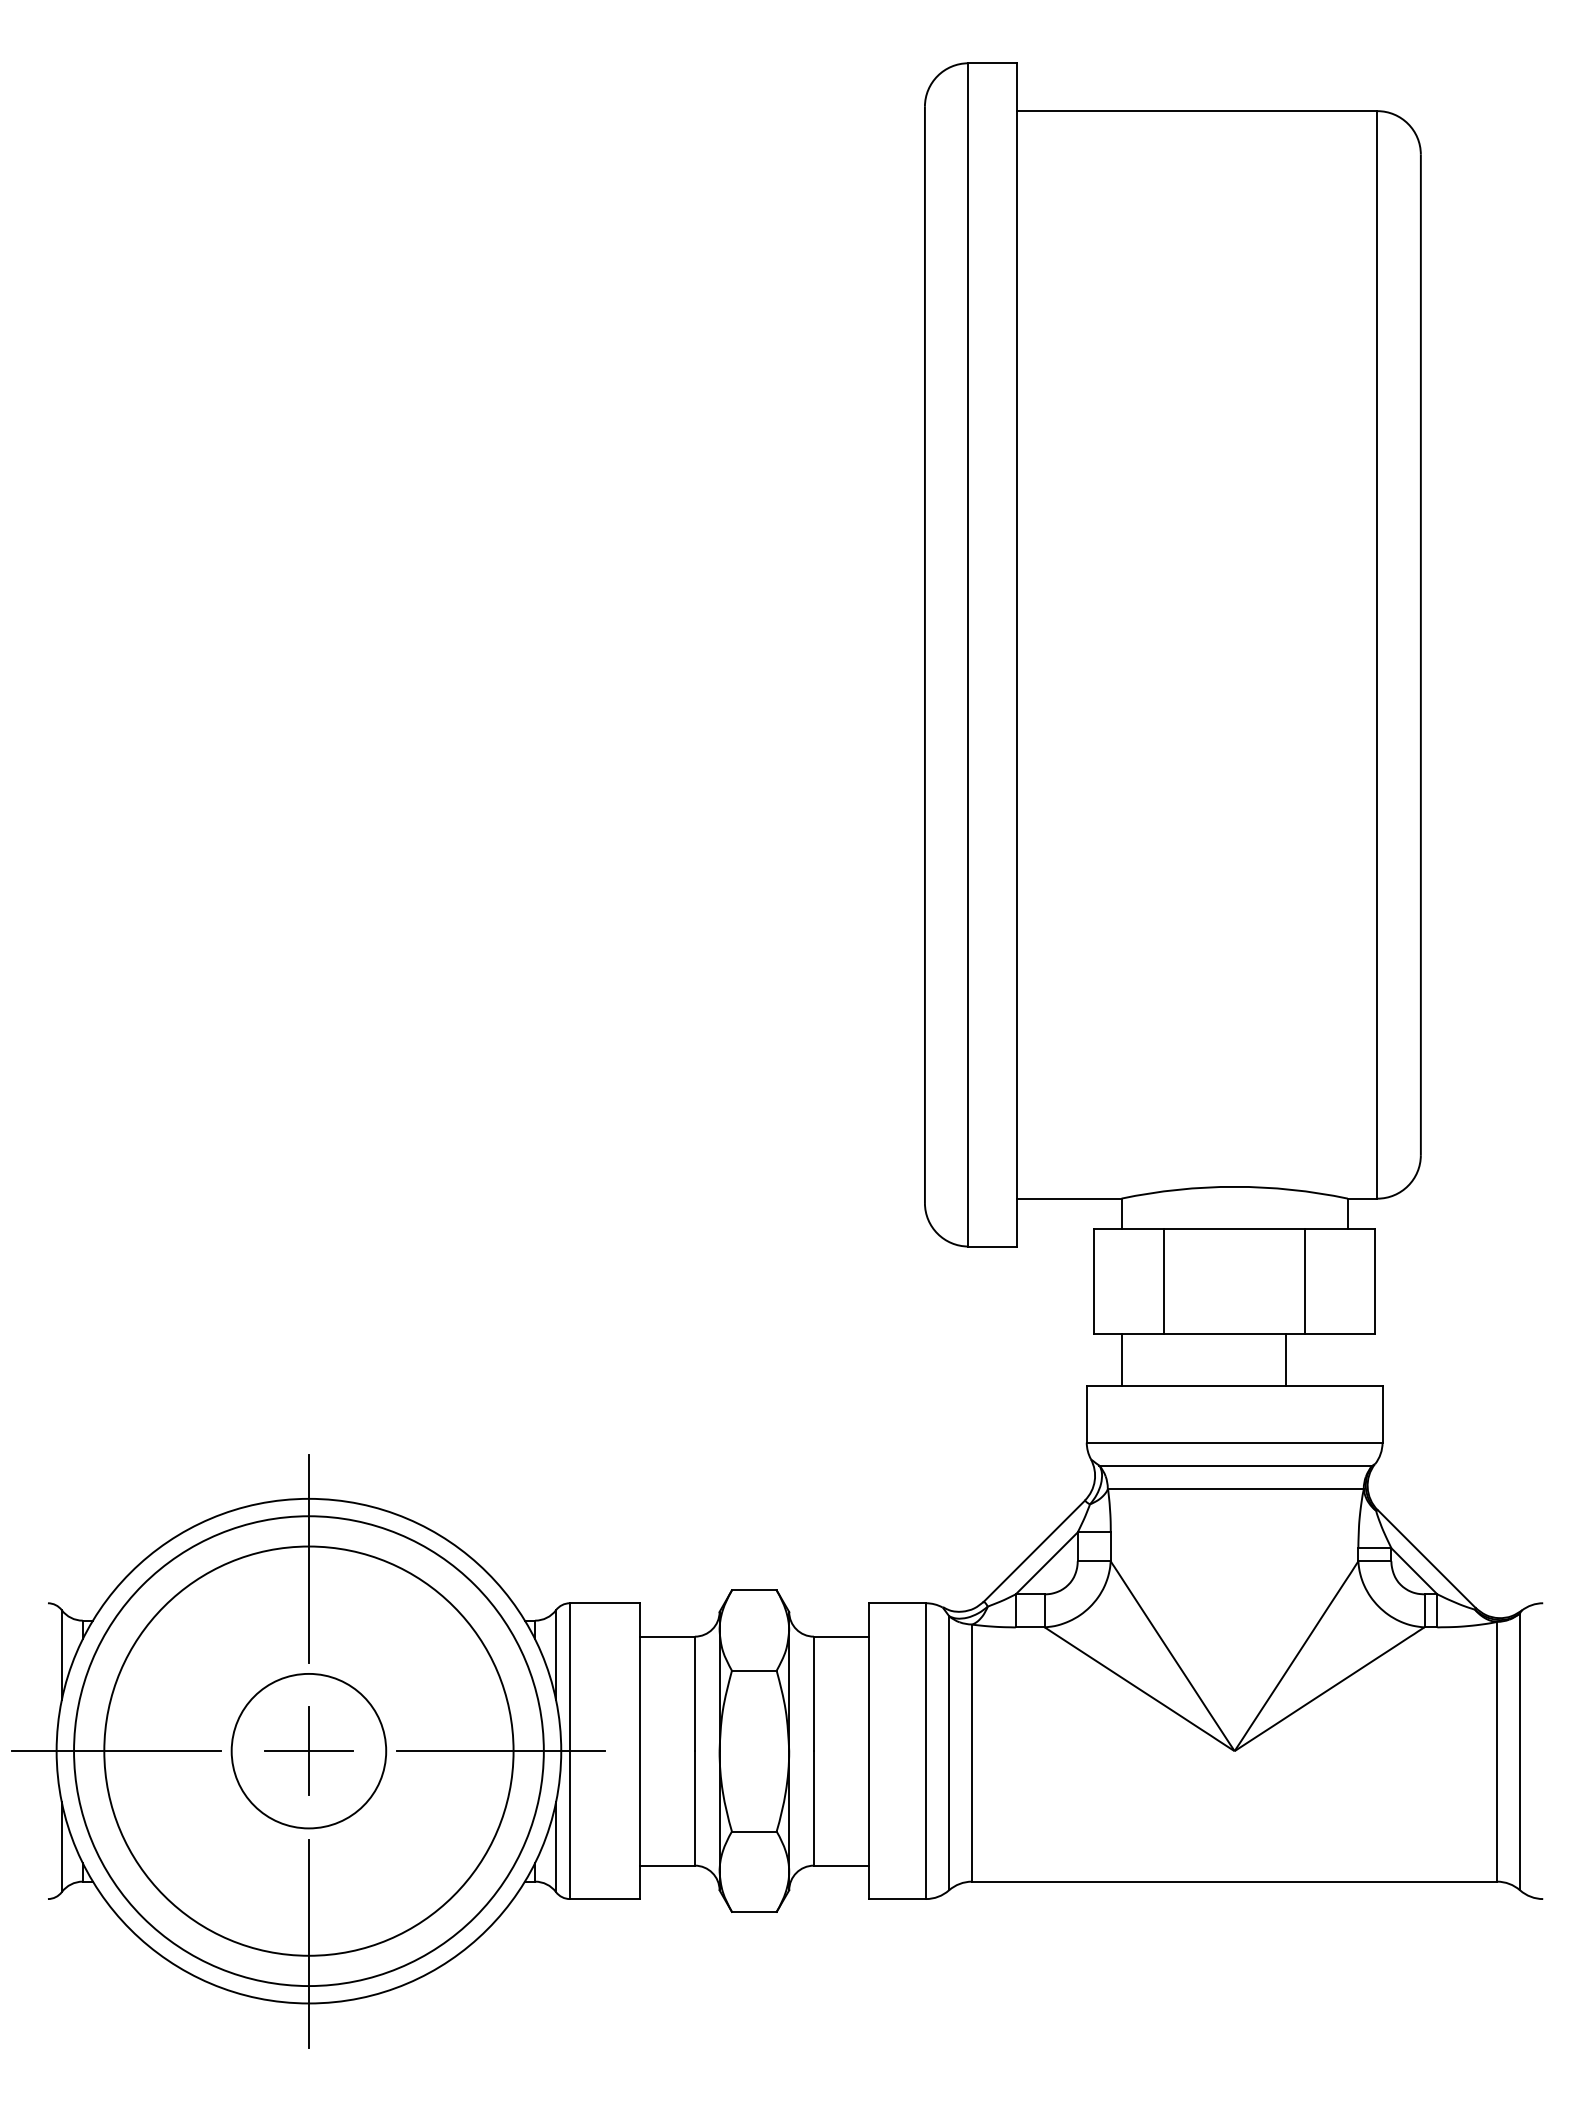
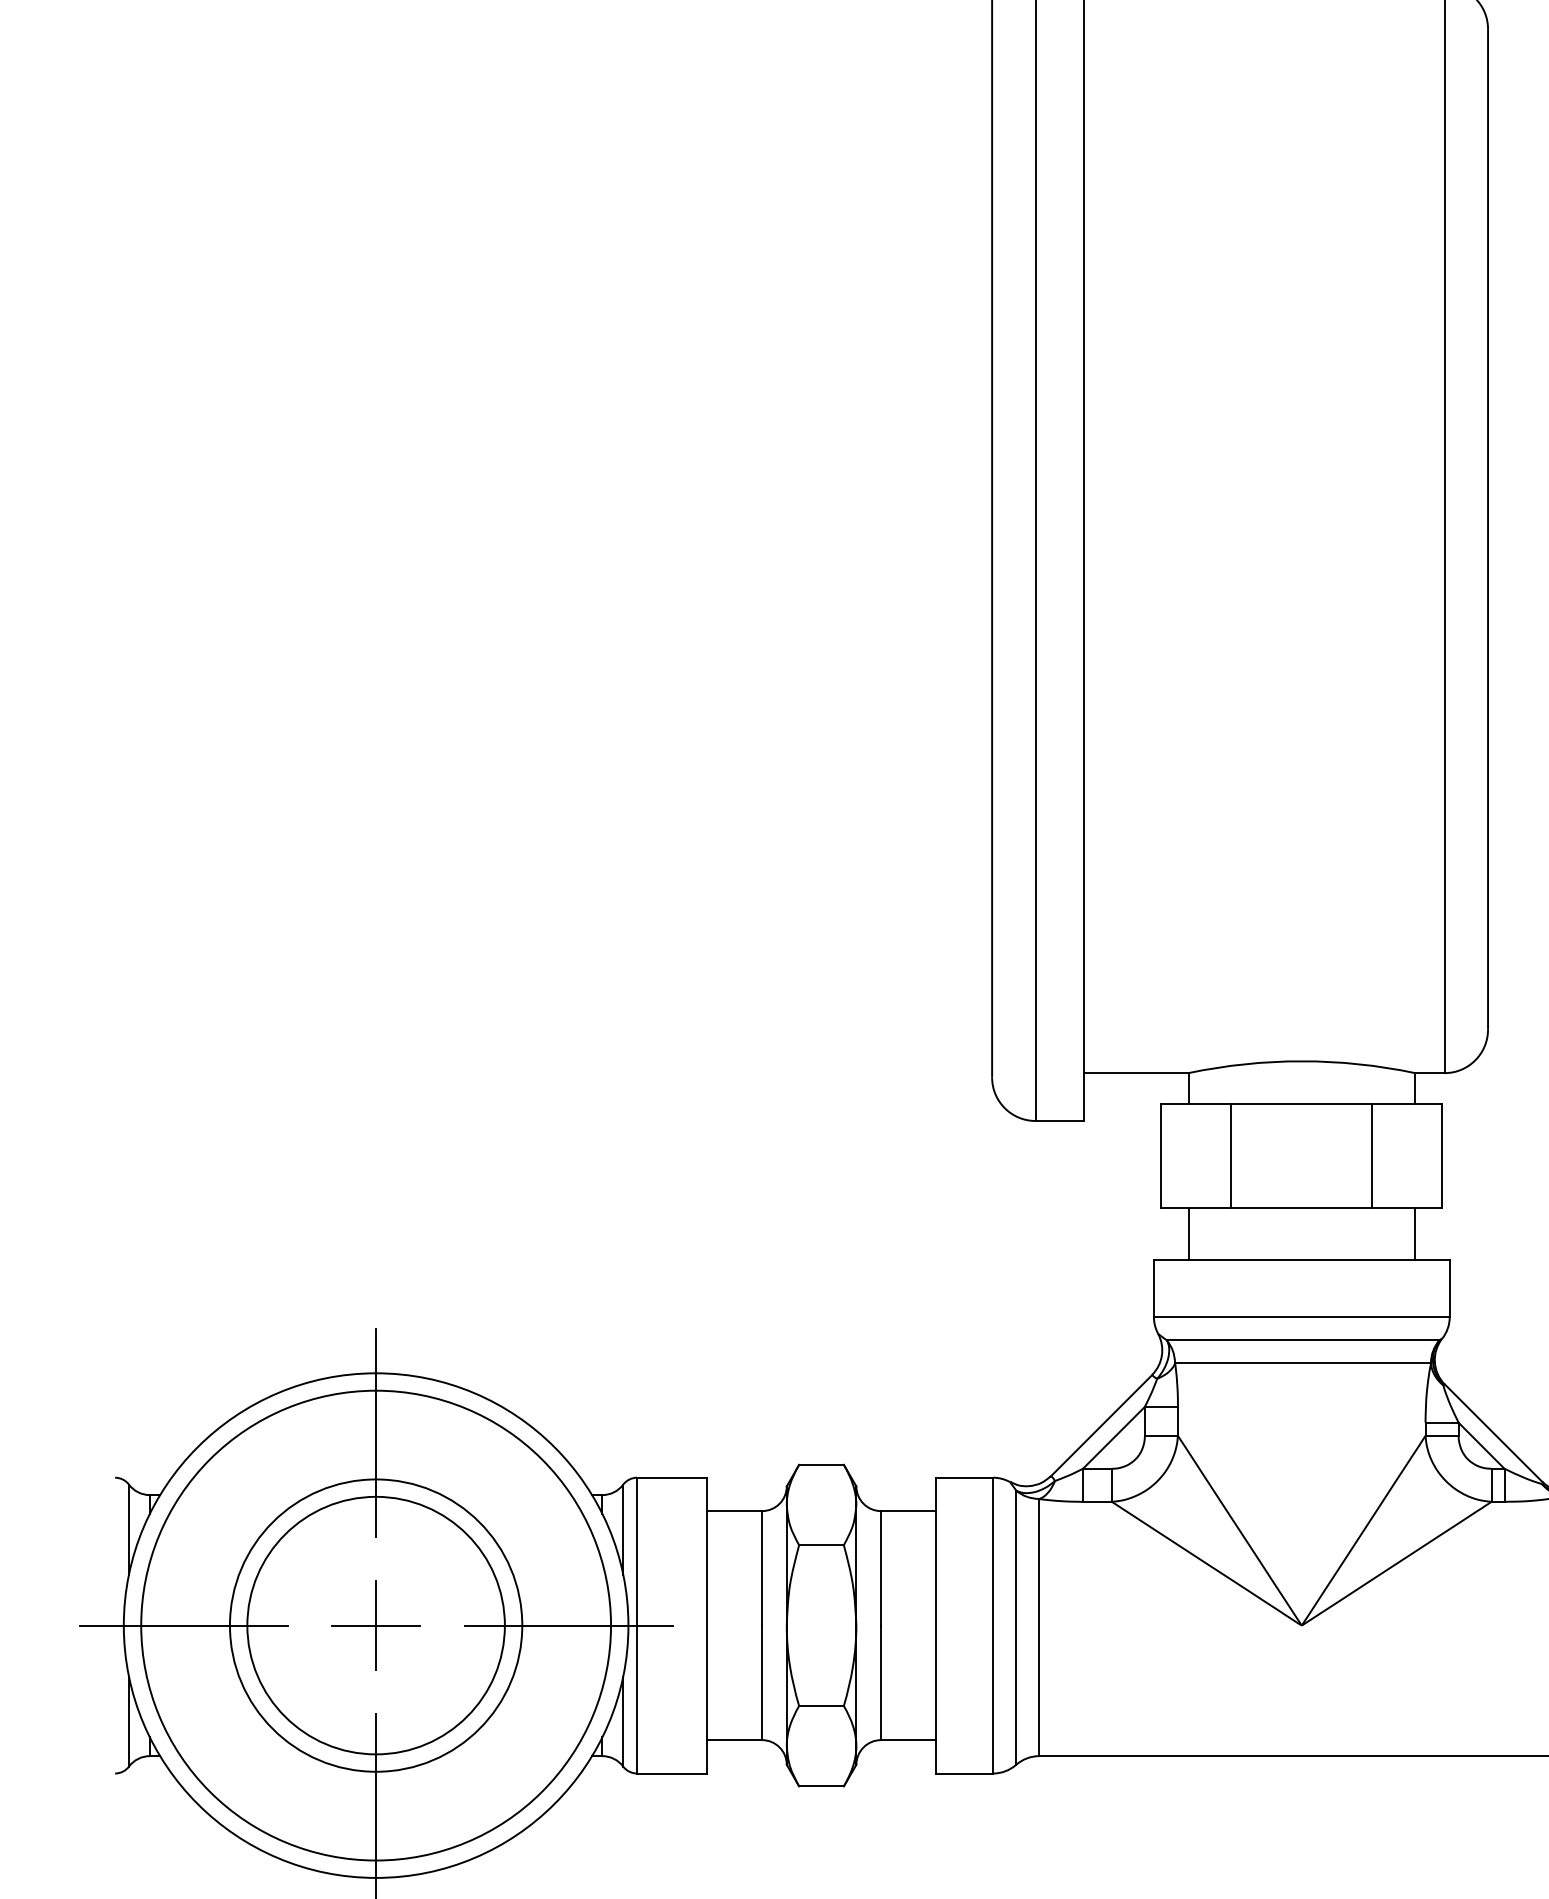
line: (1285, 1359) -> (1414, 1233), moved
circle: (308, 1750) -> (375, 1624), size x0.71
circle: (308, 1750) -> (375, 1624), size x1.67

